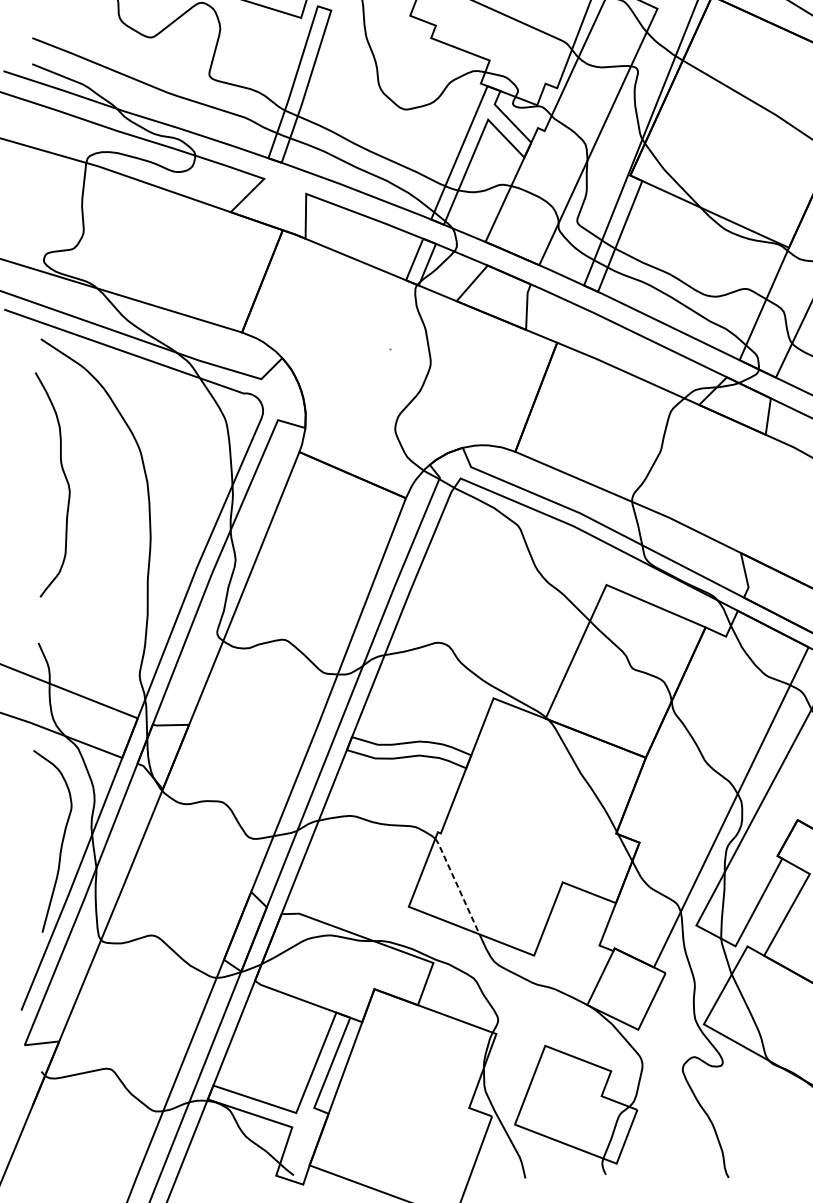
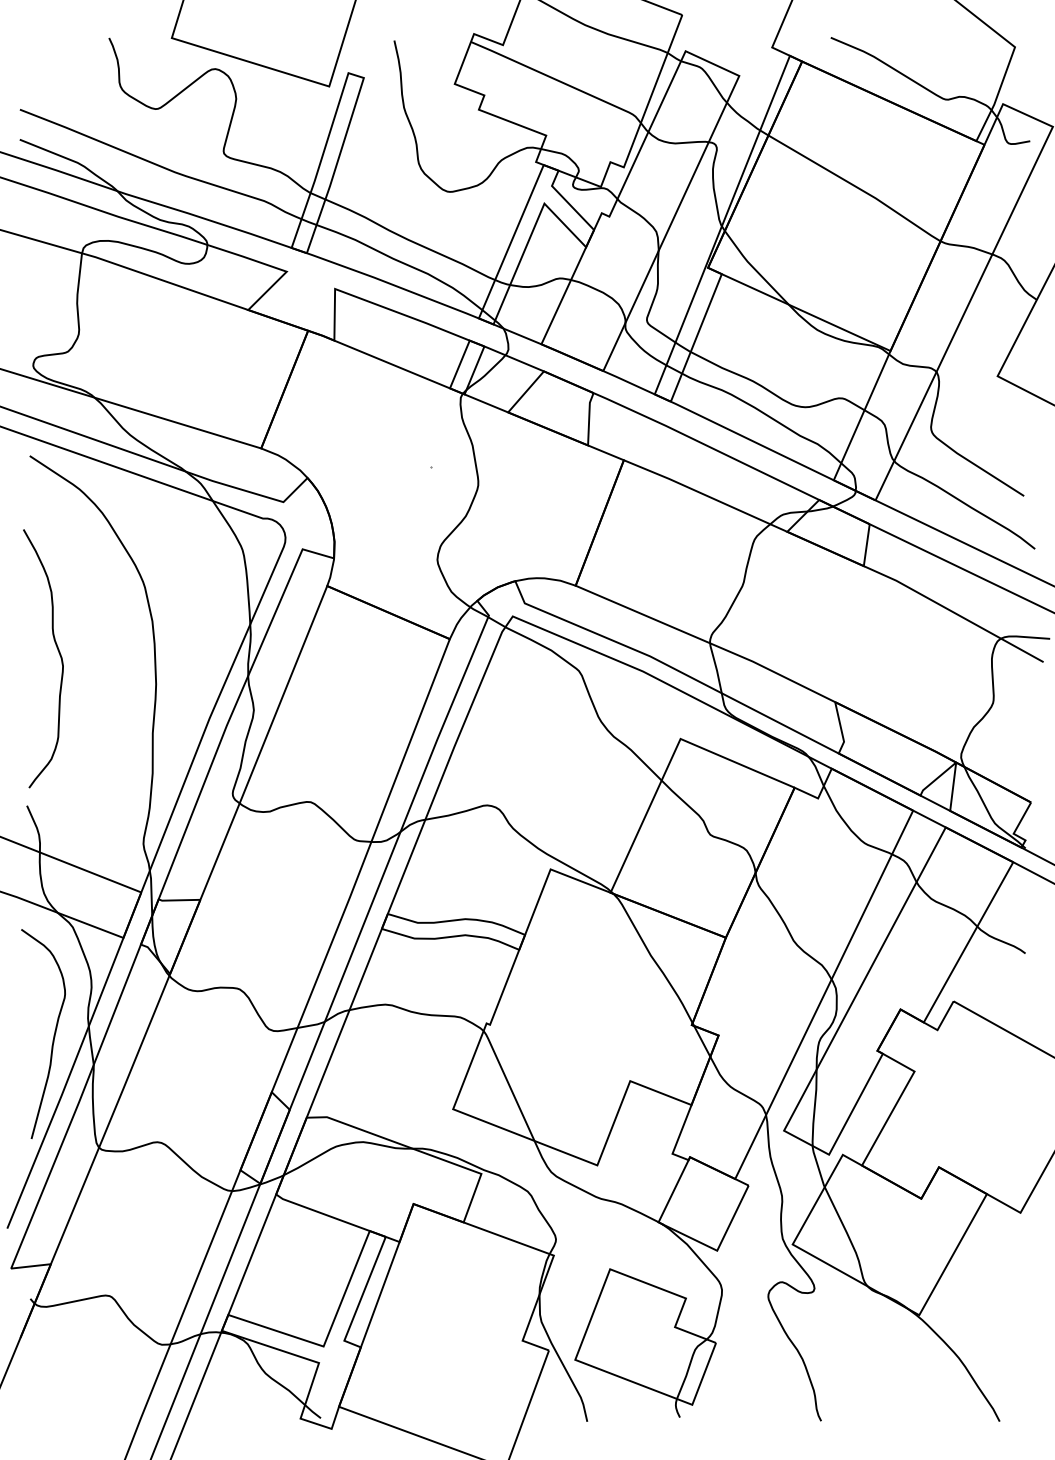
curve: (65, 480) -> (58, 653), moved
line: (457, 885) -> (509, 1084), dashed -> solid

